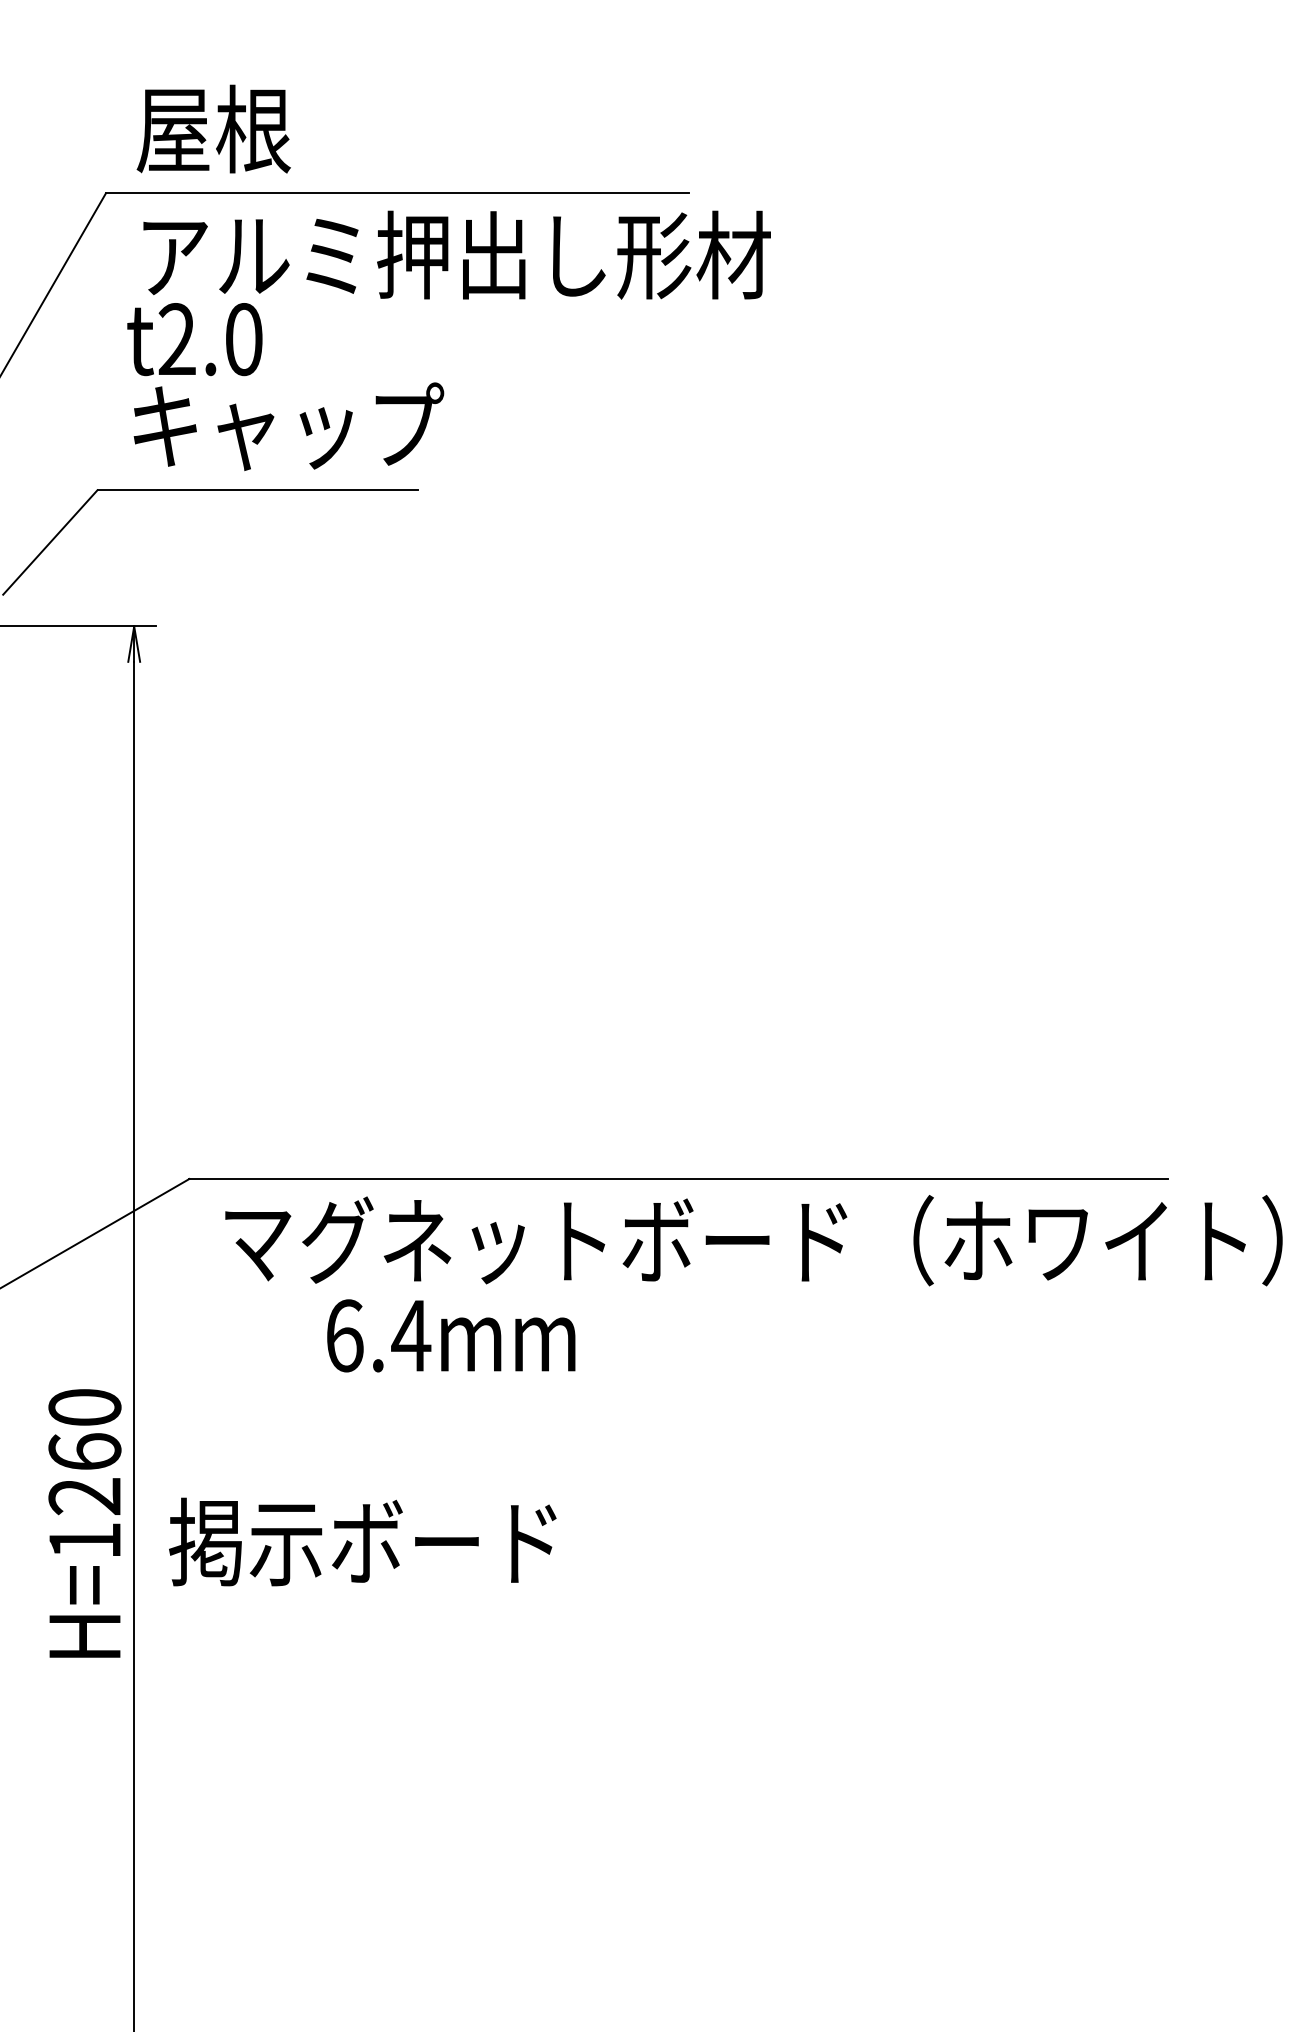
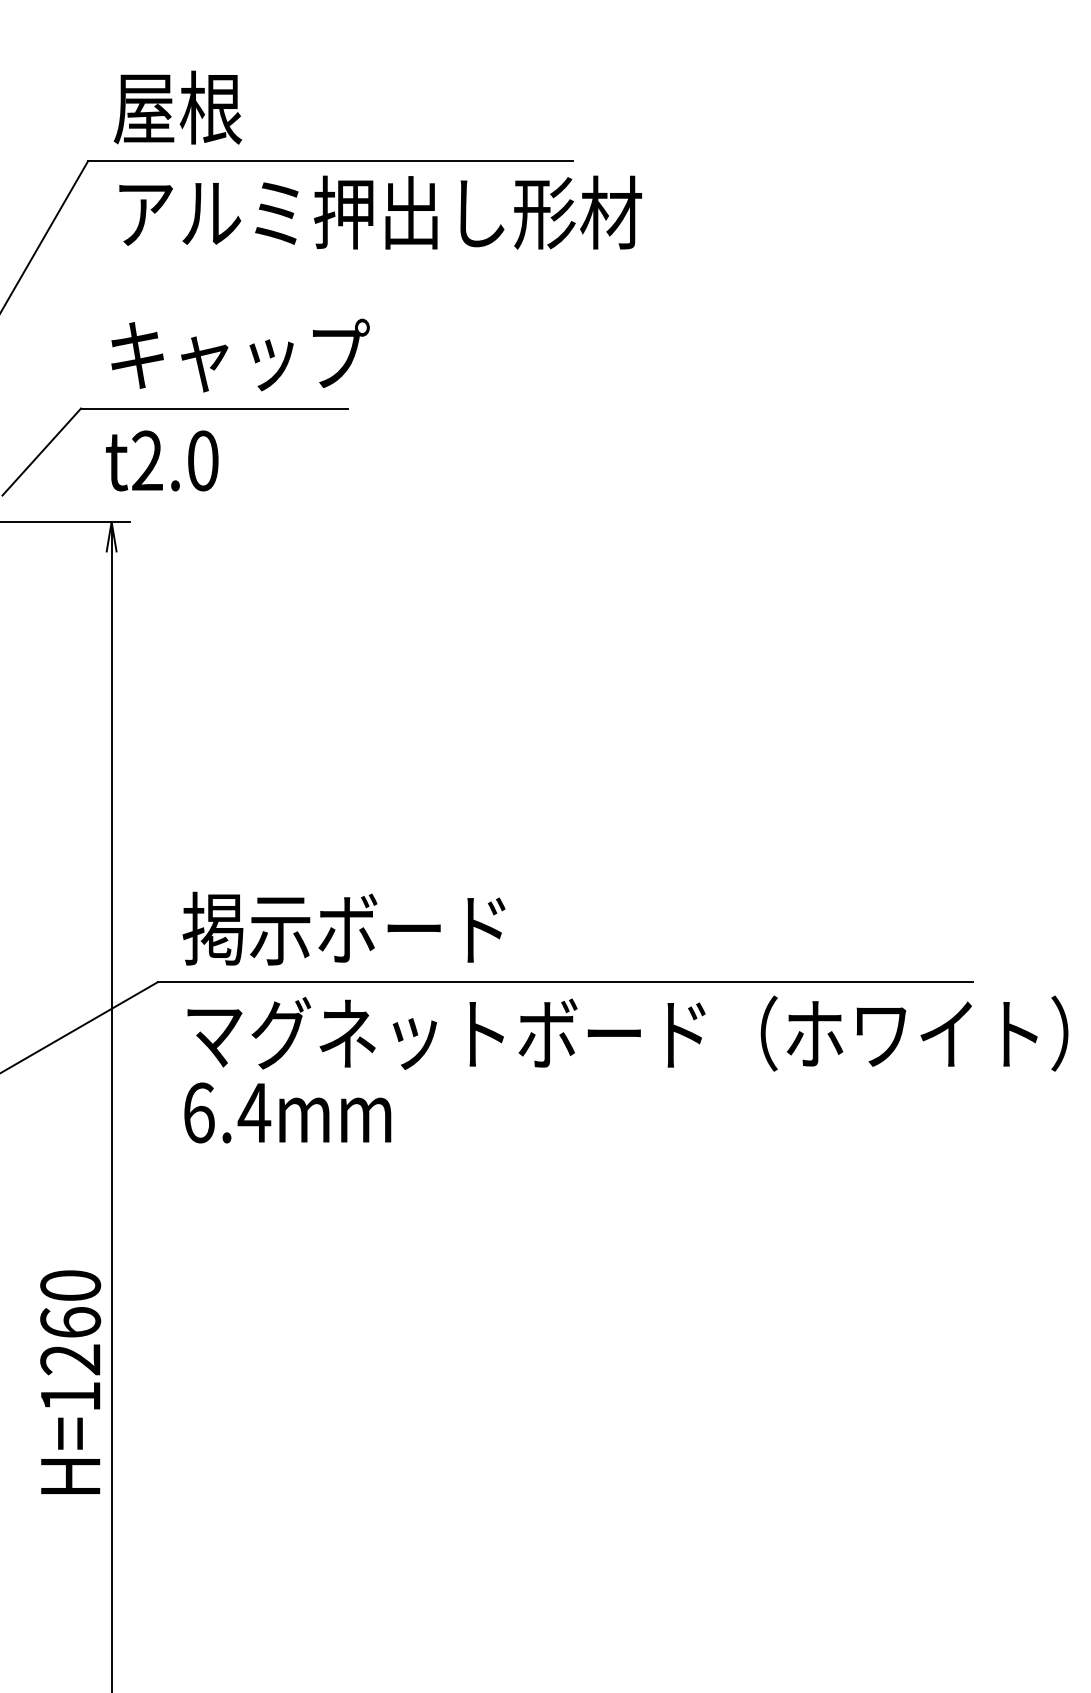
text: (195, 338) -> (162, 460), moved
text: (450, 1335) -> (287, 1112), moved
text: (84, 1522) -> (70, 1381), moved
text: (362, 1541) -> (343, 928), moved

